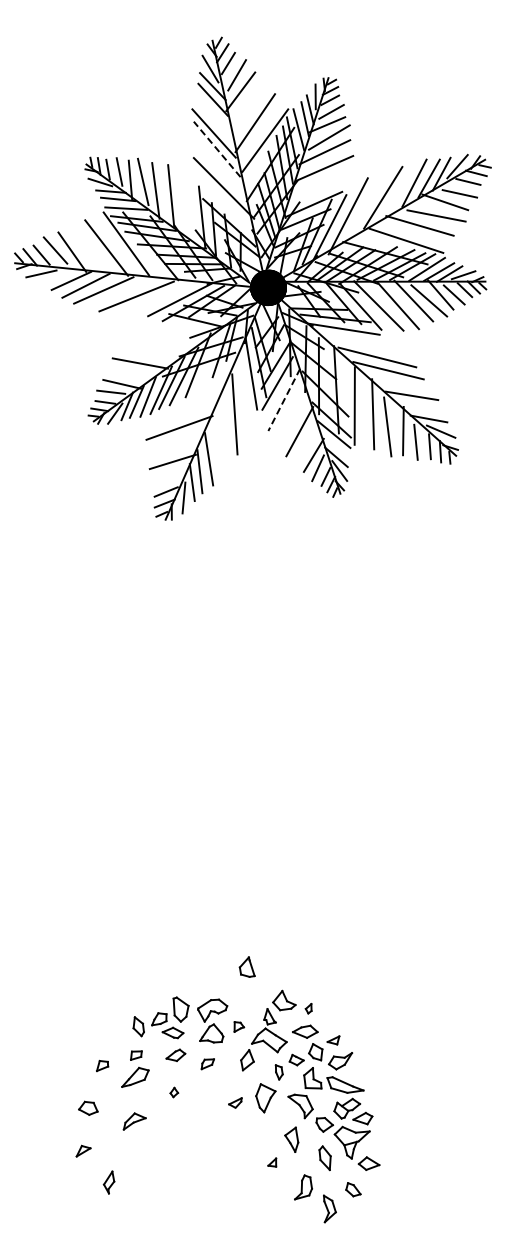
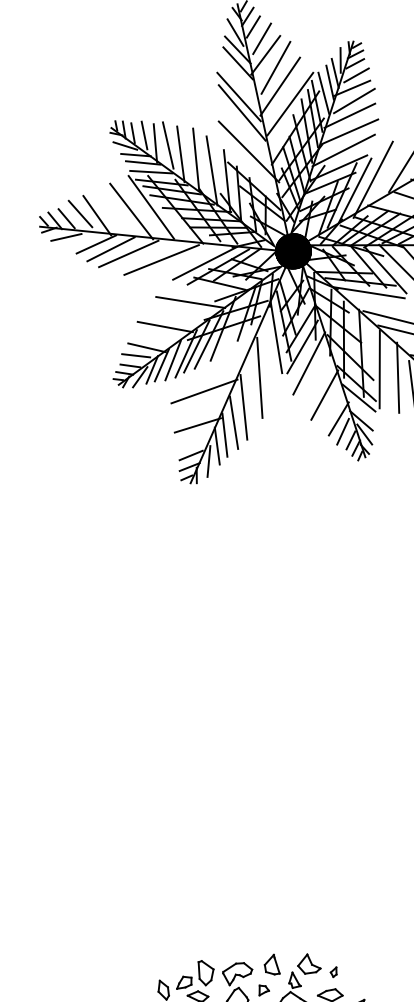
line: (250, 104) -> (275, 68), added
line: (216, 149) -> (241, 113), dashed -> solid
line: (318, 186) -> (343, 150), added
line: (186, 206) -> (211, 170), added
line: (165, 338) -> (190, 302), added
line: (284, 399) -> (309, 363), dashed -> solid
line: (218, 443) -> (243, 407), added
part: (246, 966) -> (271, 964), moved

